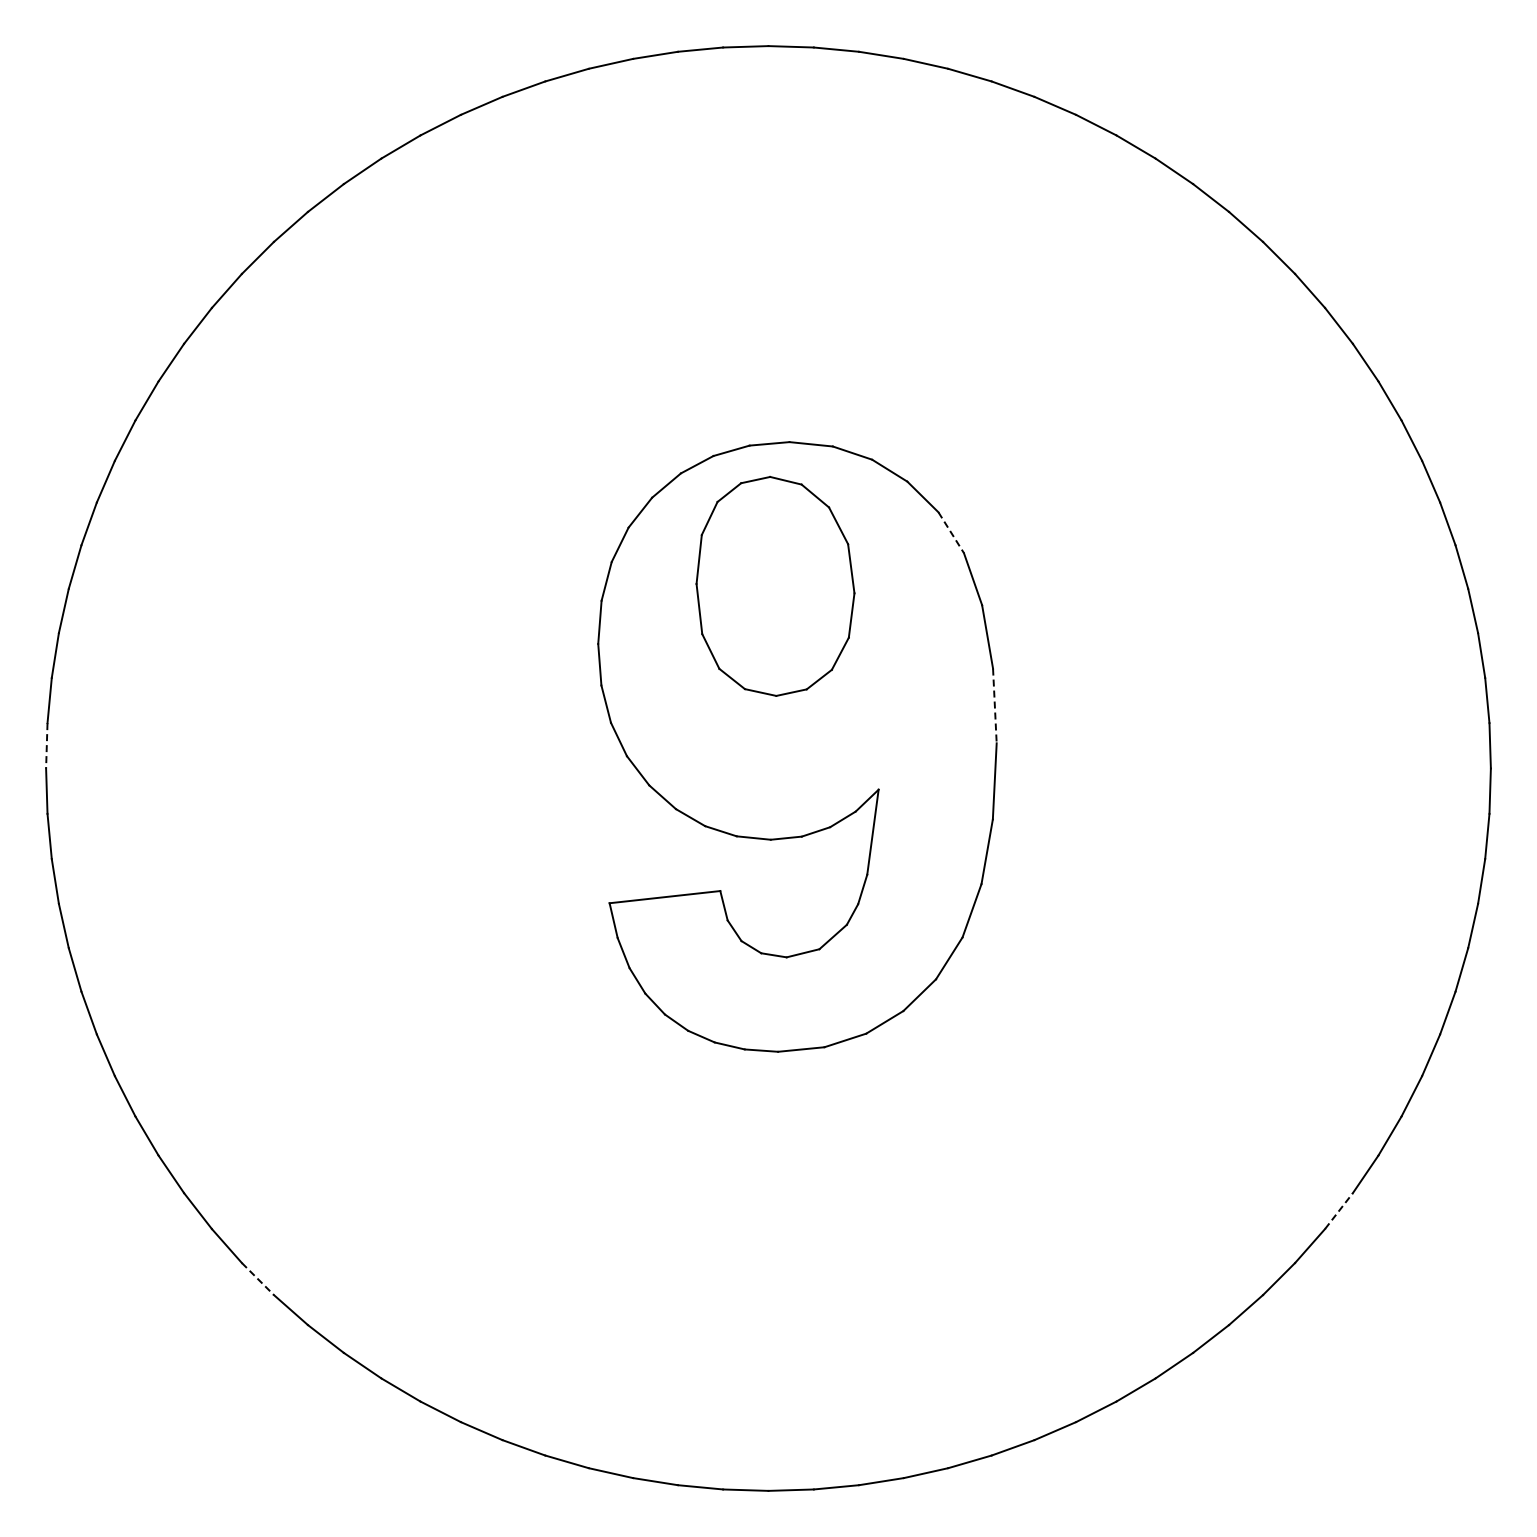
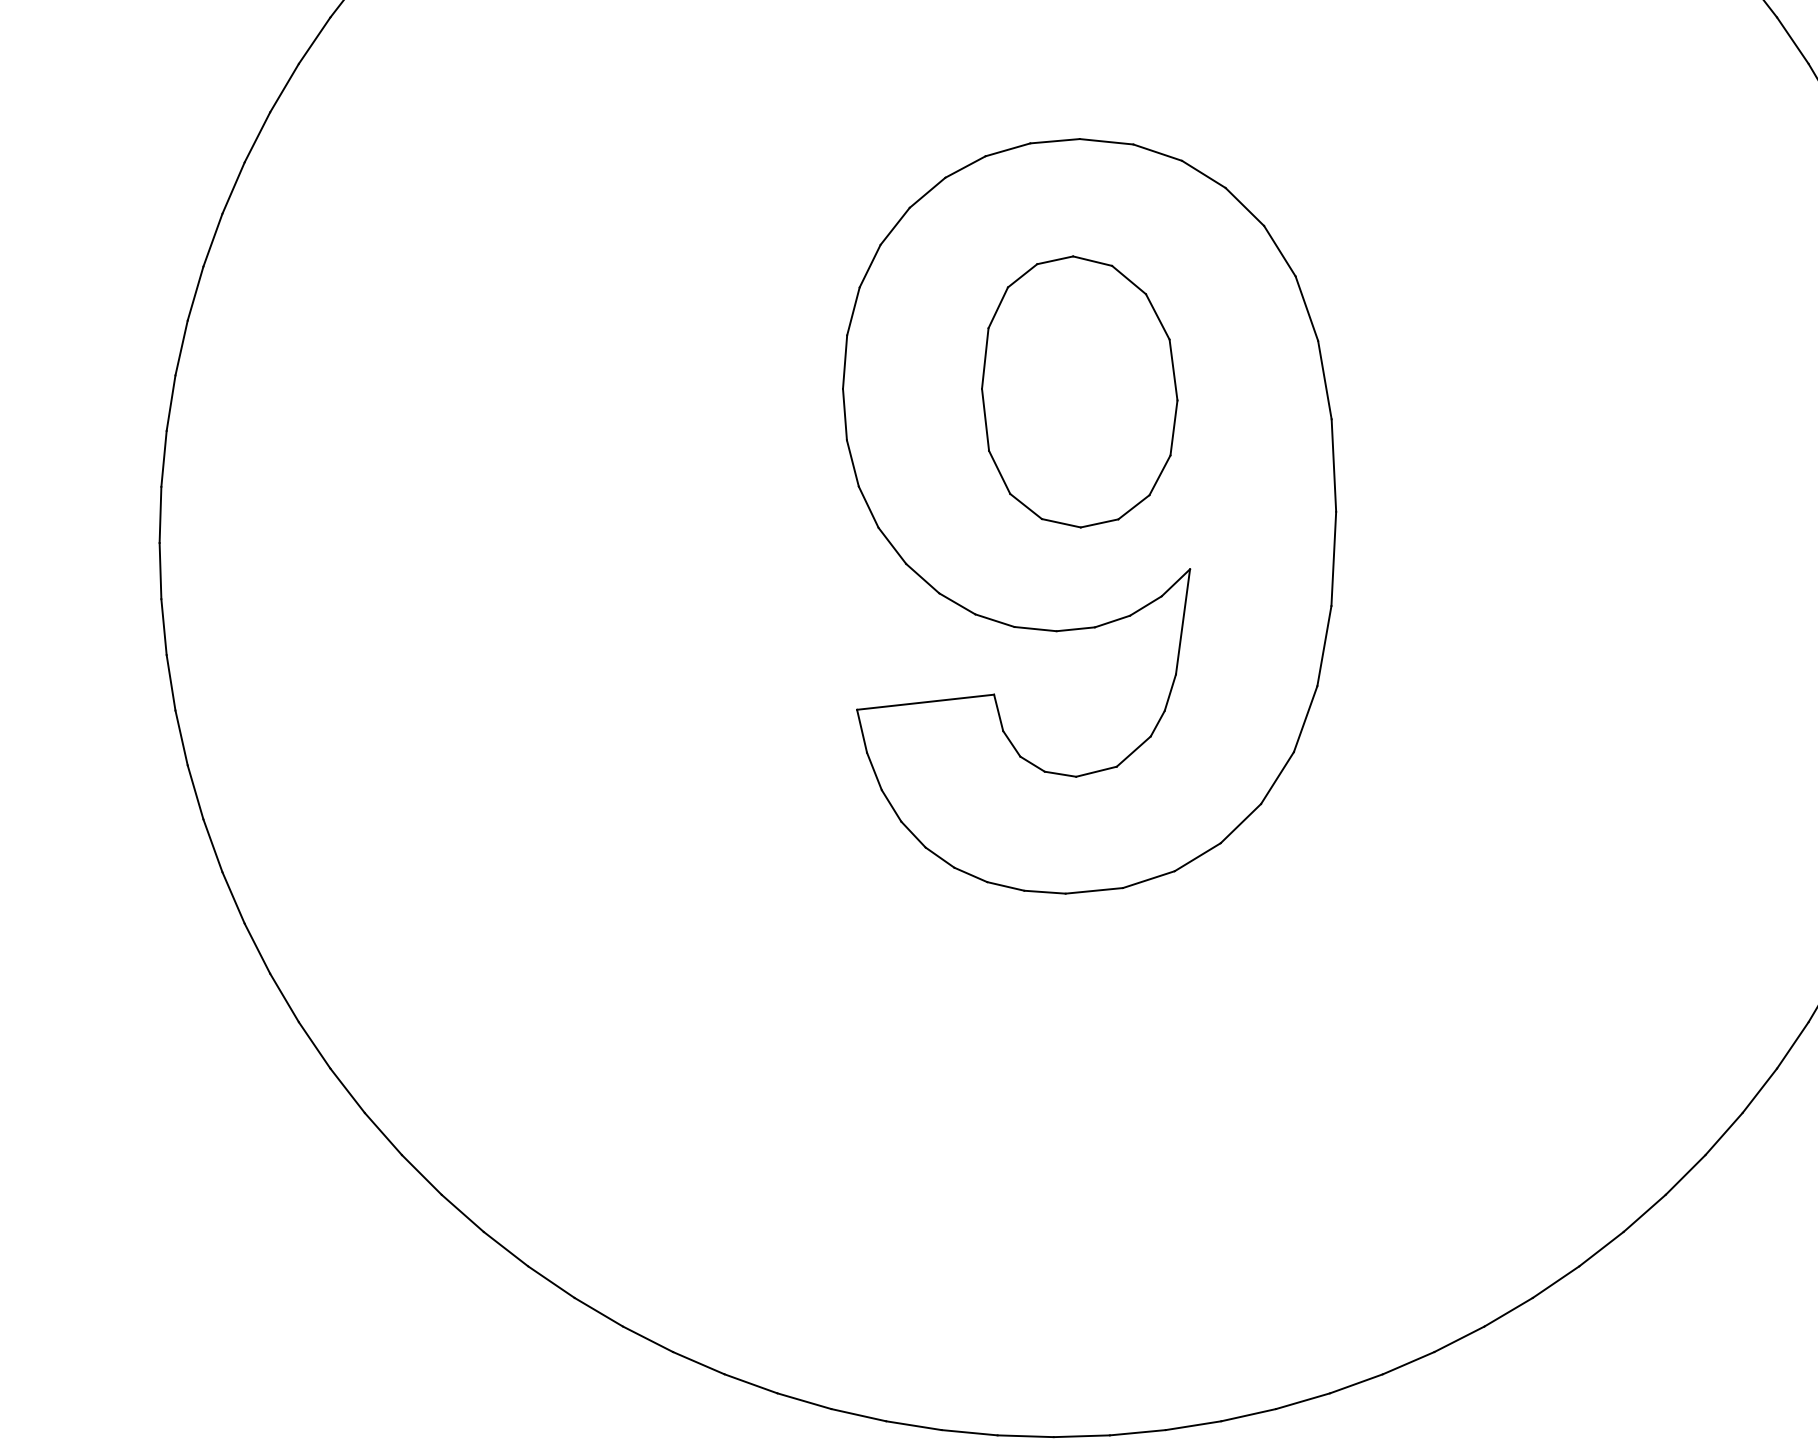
line: (951, 533) -> (1280, 252), dashed -> solid
part: (775, 586) -> (1079, 392), moved
line: (994, 706) -> (1333, 466), dashed -> solid
line: (46, 745) -> (160, 514), dashed -> solid
line: (1339, 1211) -> (1760, 1091), dashed -> solid
line: (257, 1279) -> (421, 1175), dashed -> solid

